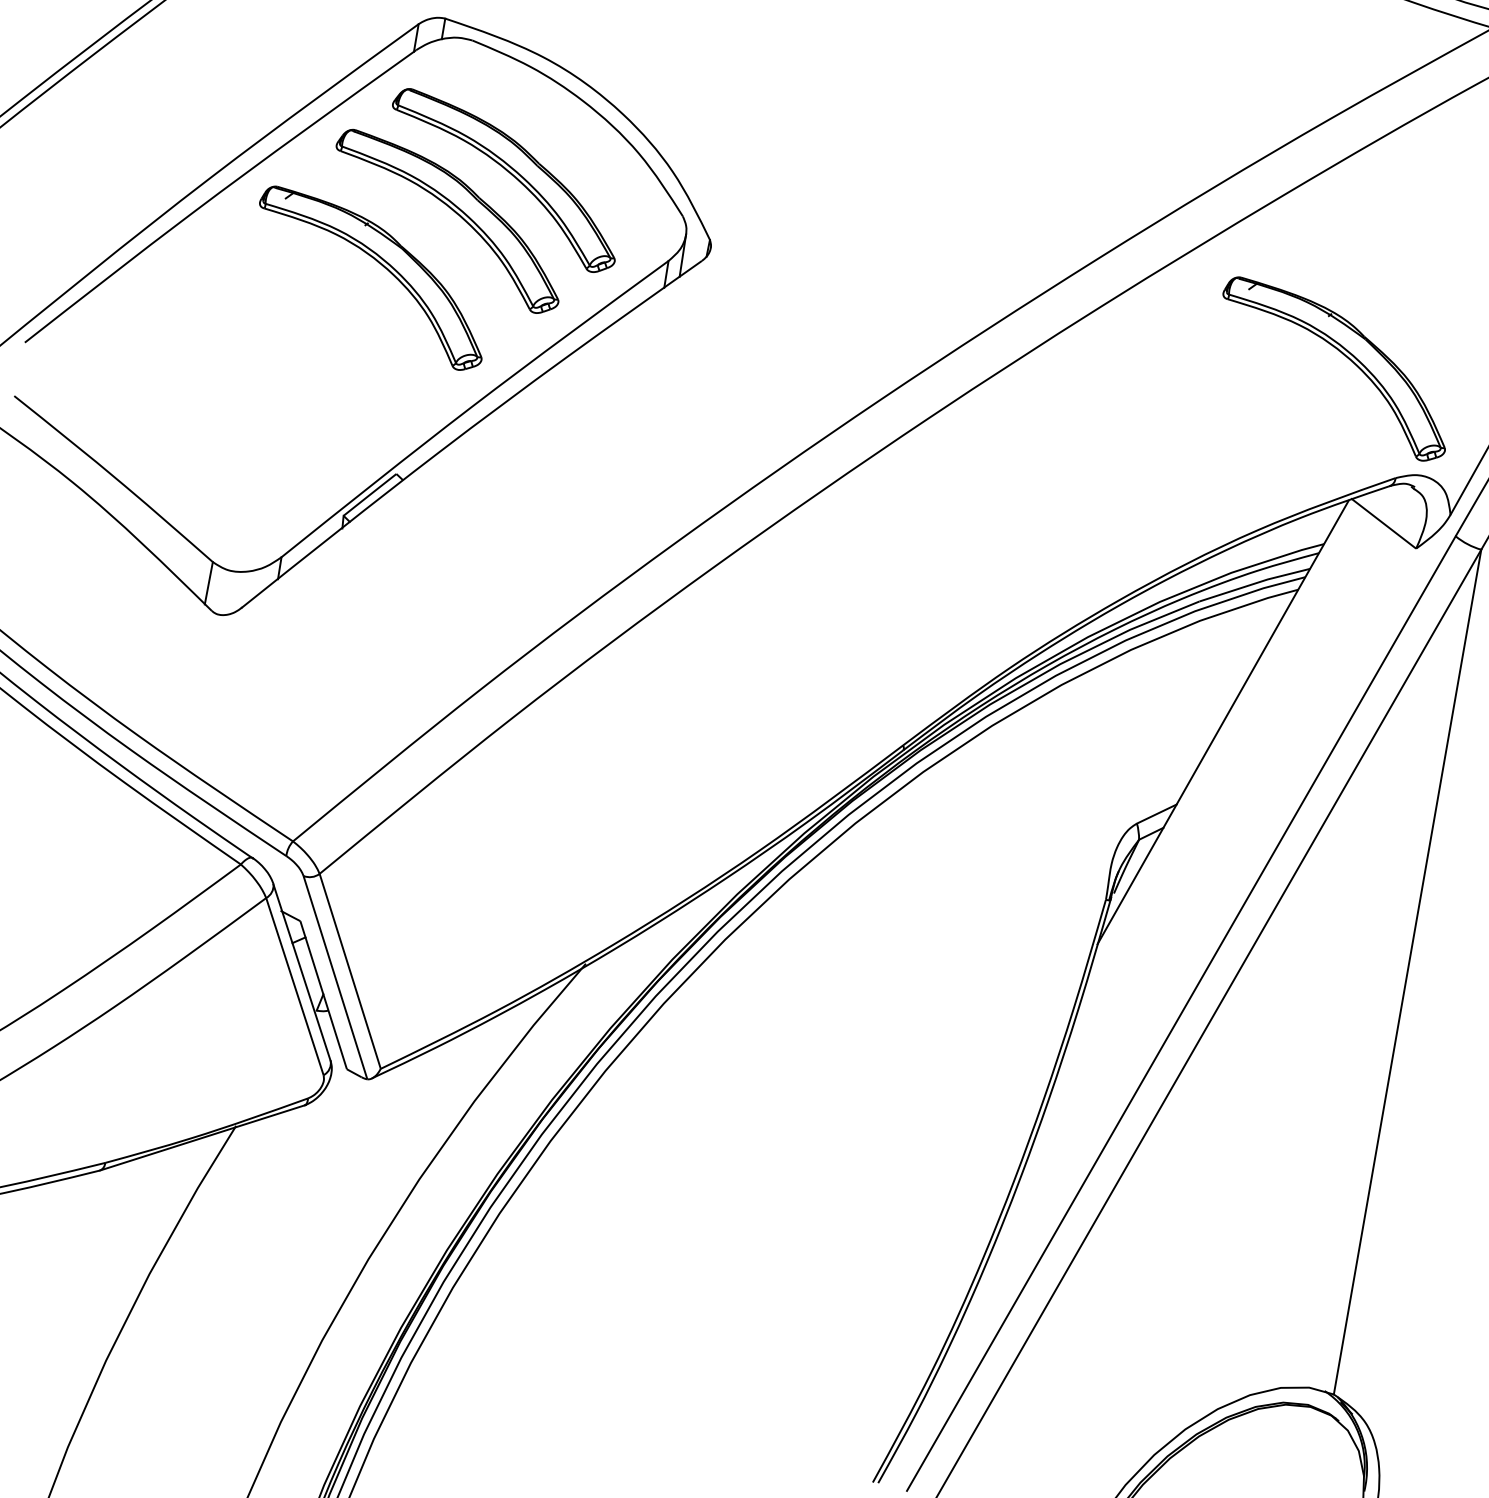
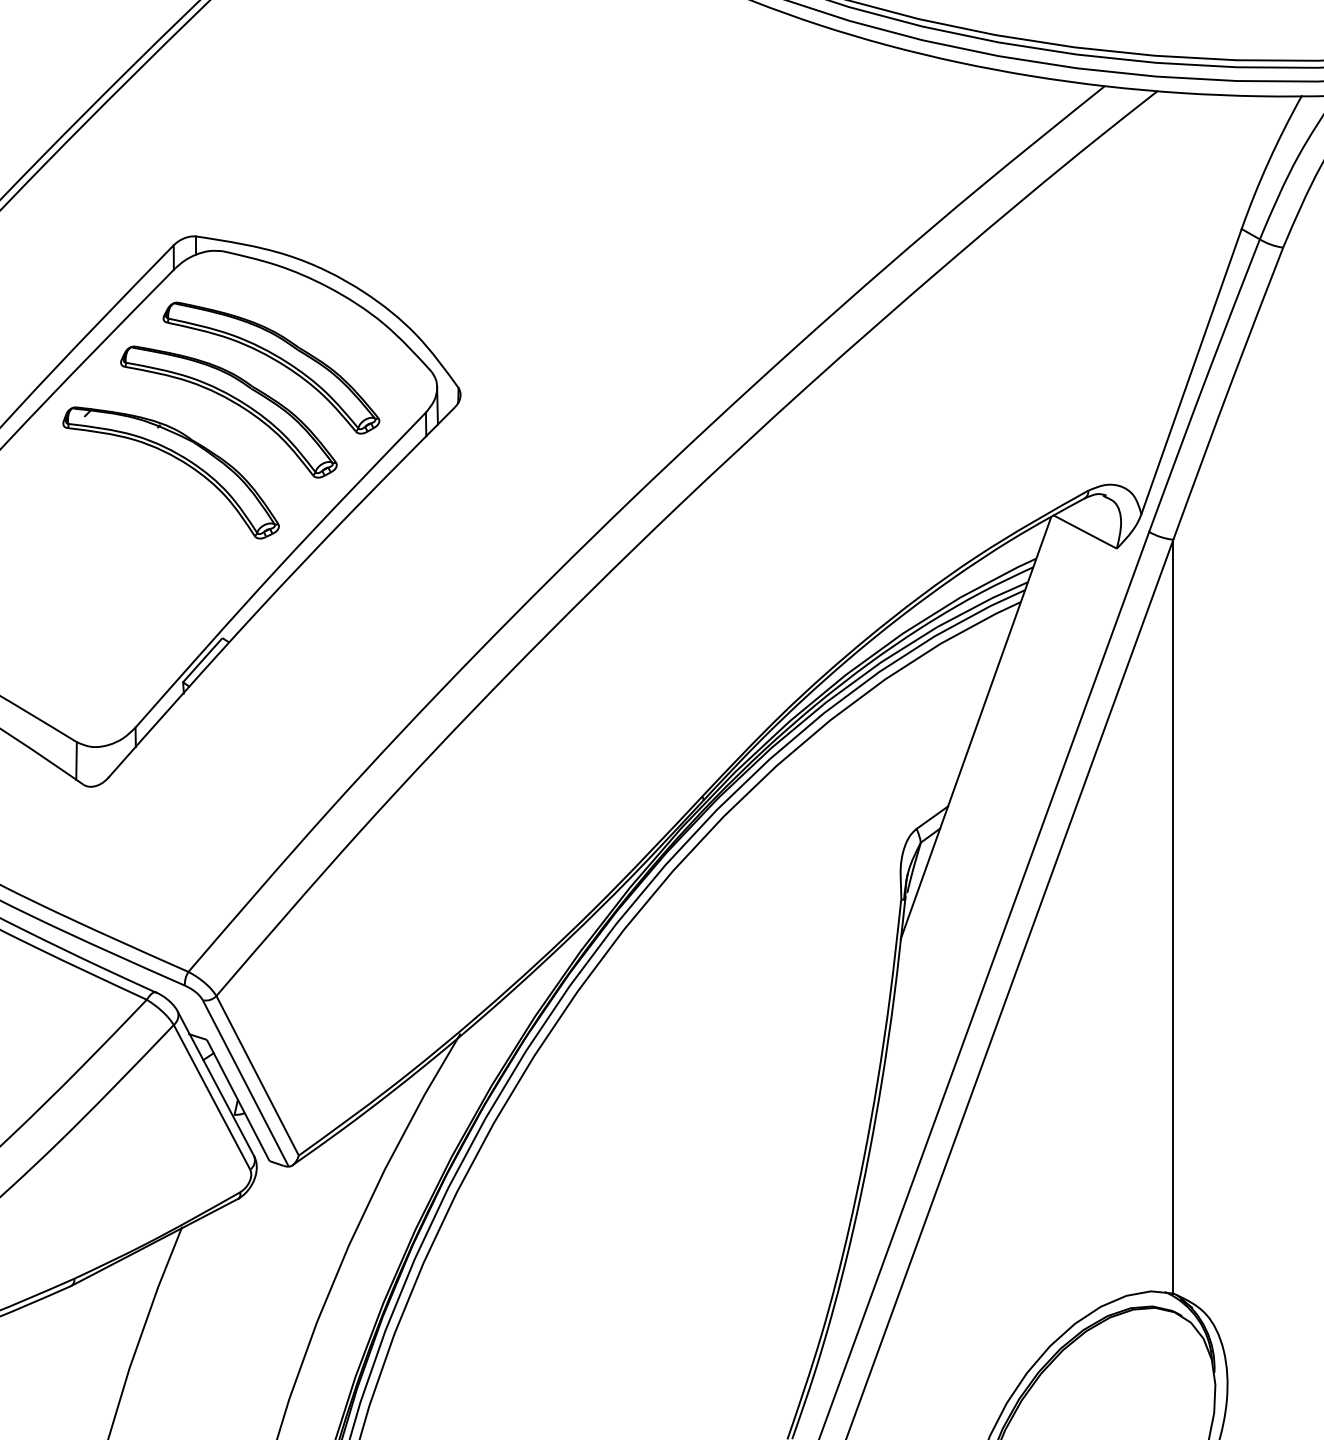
part: (1343, 355) -> (1024, 392), removed

